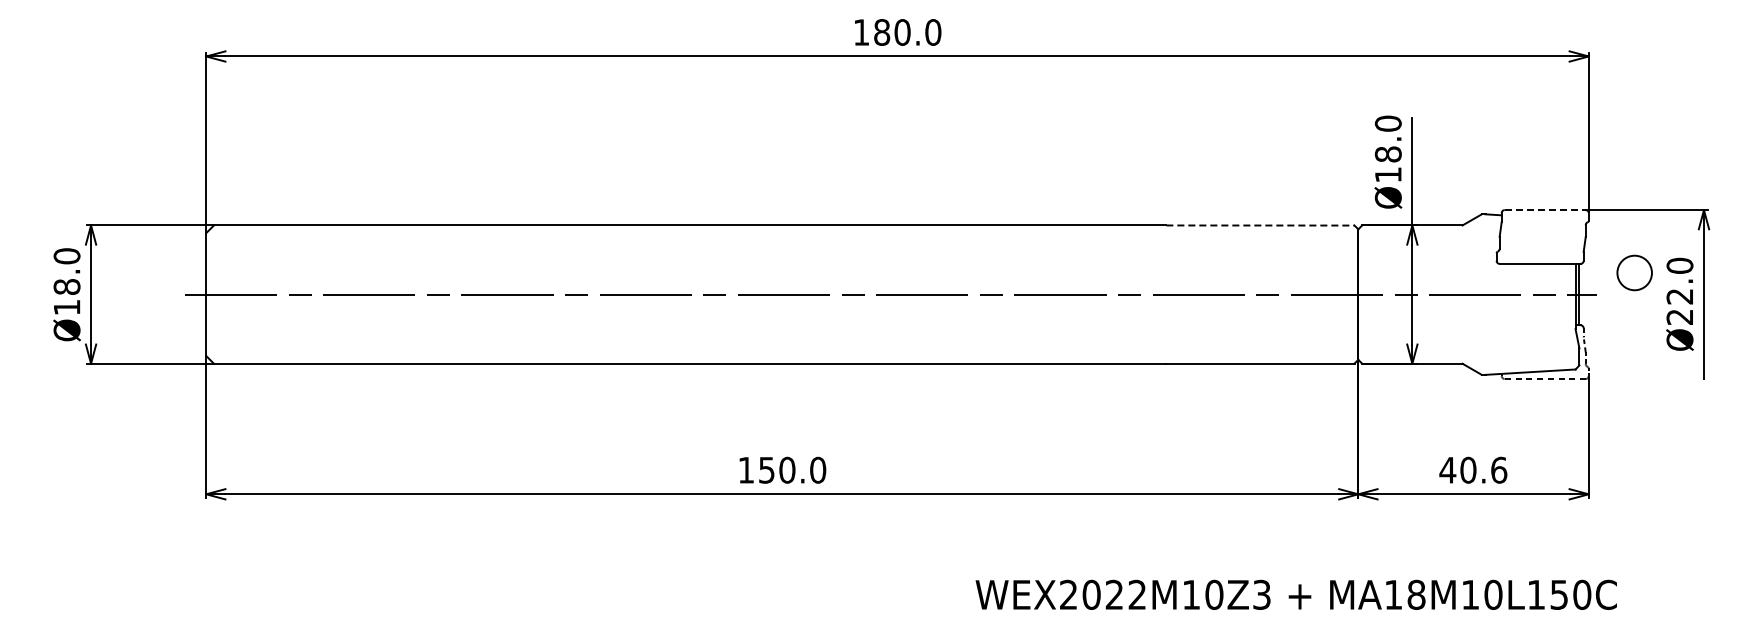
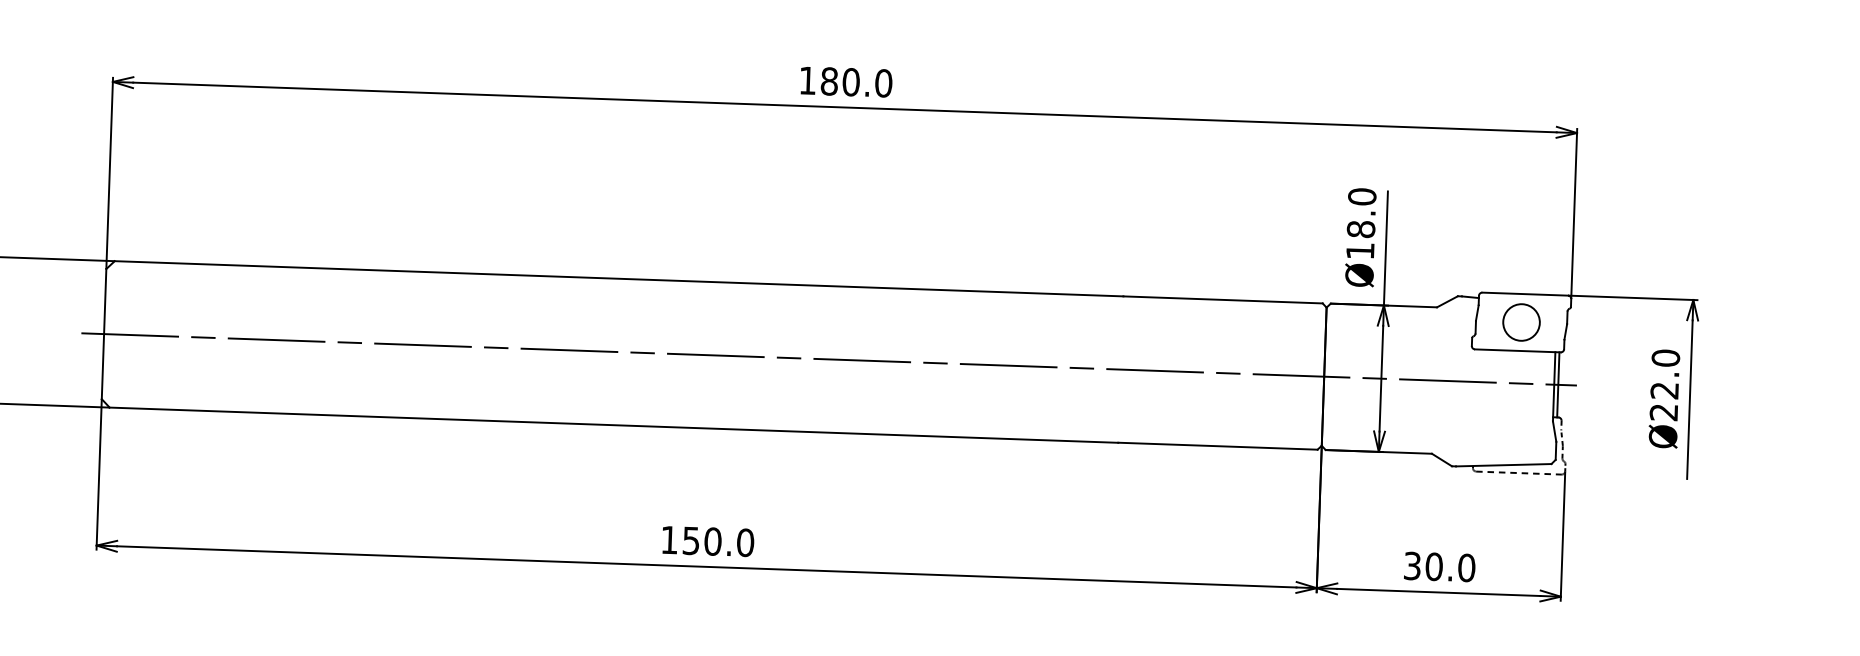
line: (1545, 210) -> (1525, 294), dashed -> solid
line: (1260, 225) -> (1223, 299), dashed -> solid
circle: (1634, 272) -> (1521, 321), moved
text: (1473, 469) -> (1439, 566), 40.6 -> 30.0

